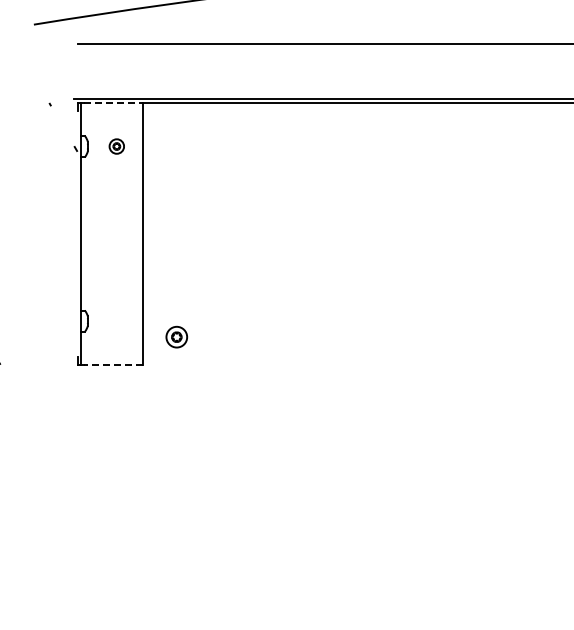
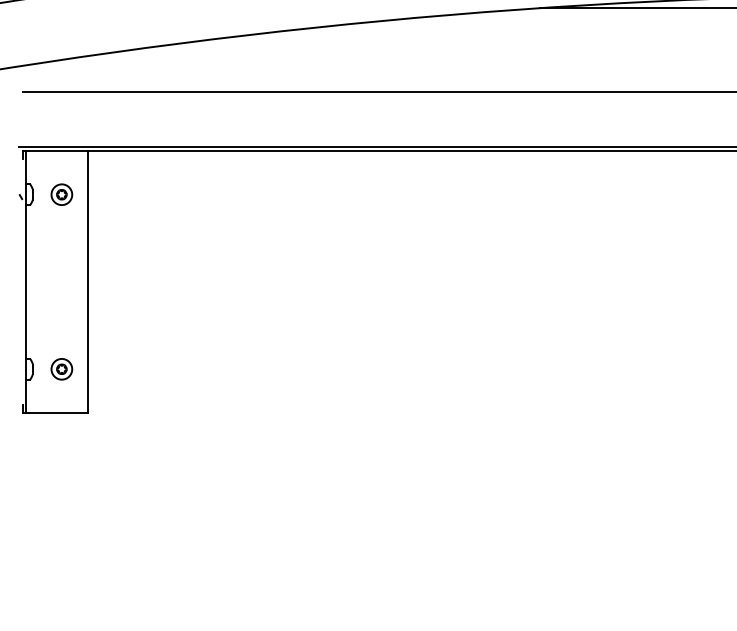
line: (114, 103) -> (59, 151), dashed -> solid
part: (116, 146) -> (61, 194), size x1.43
part: (176, 337) -> (61, 369), moved
line: (113, 364) -> (58, 412), dashed -> solid

